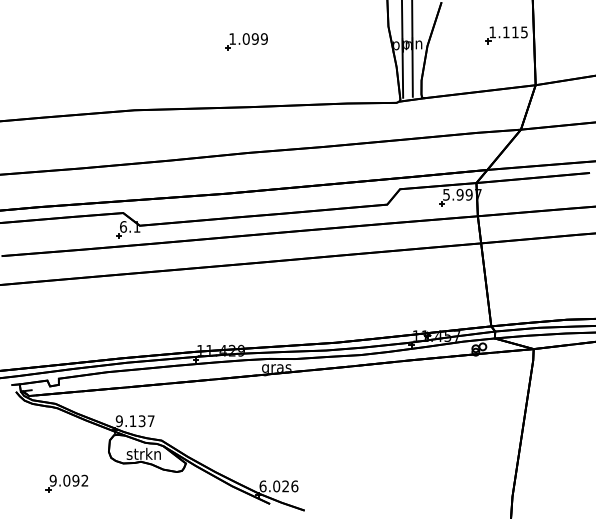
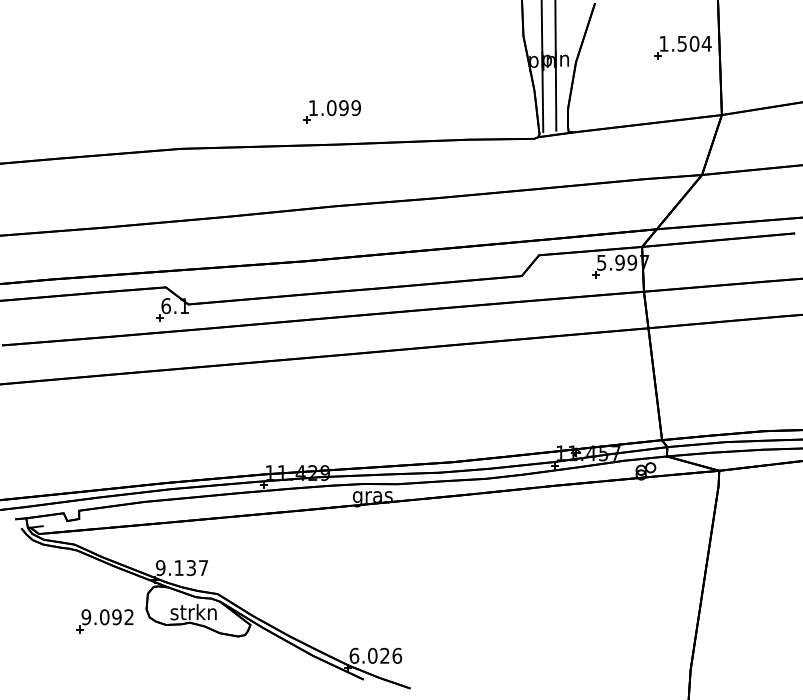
text: (515, 32) -> (694, 43), 1.115 -> 1.504
part: (246, 41) -> (332, 111), moved
part: (66, 483) -> (104, 620), moved

